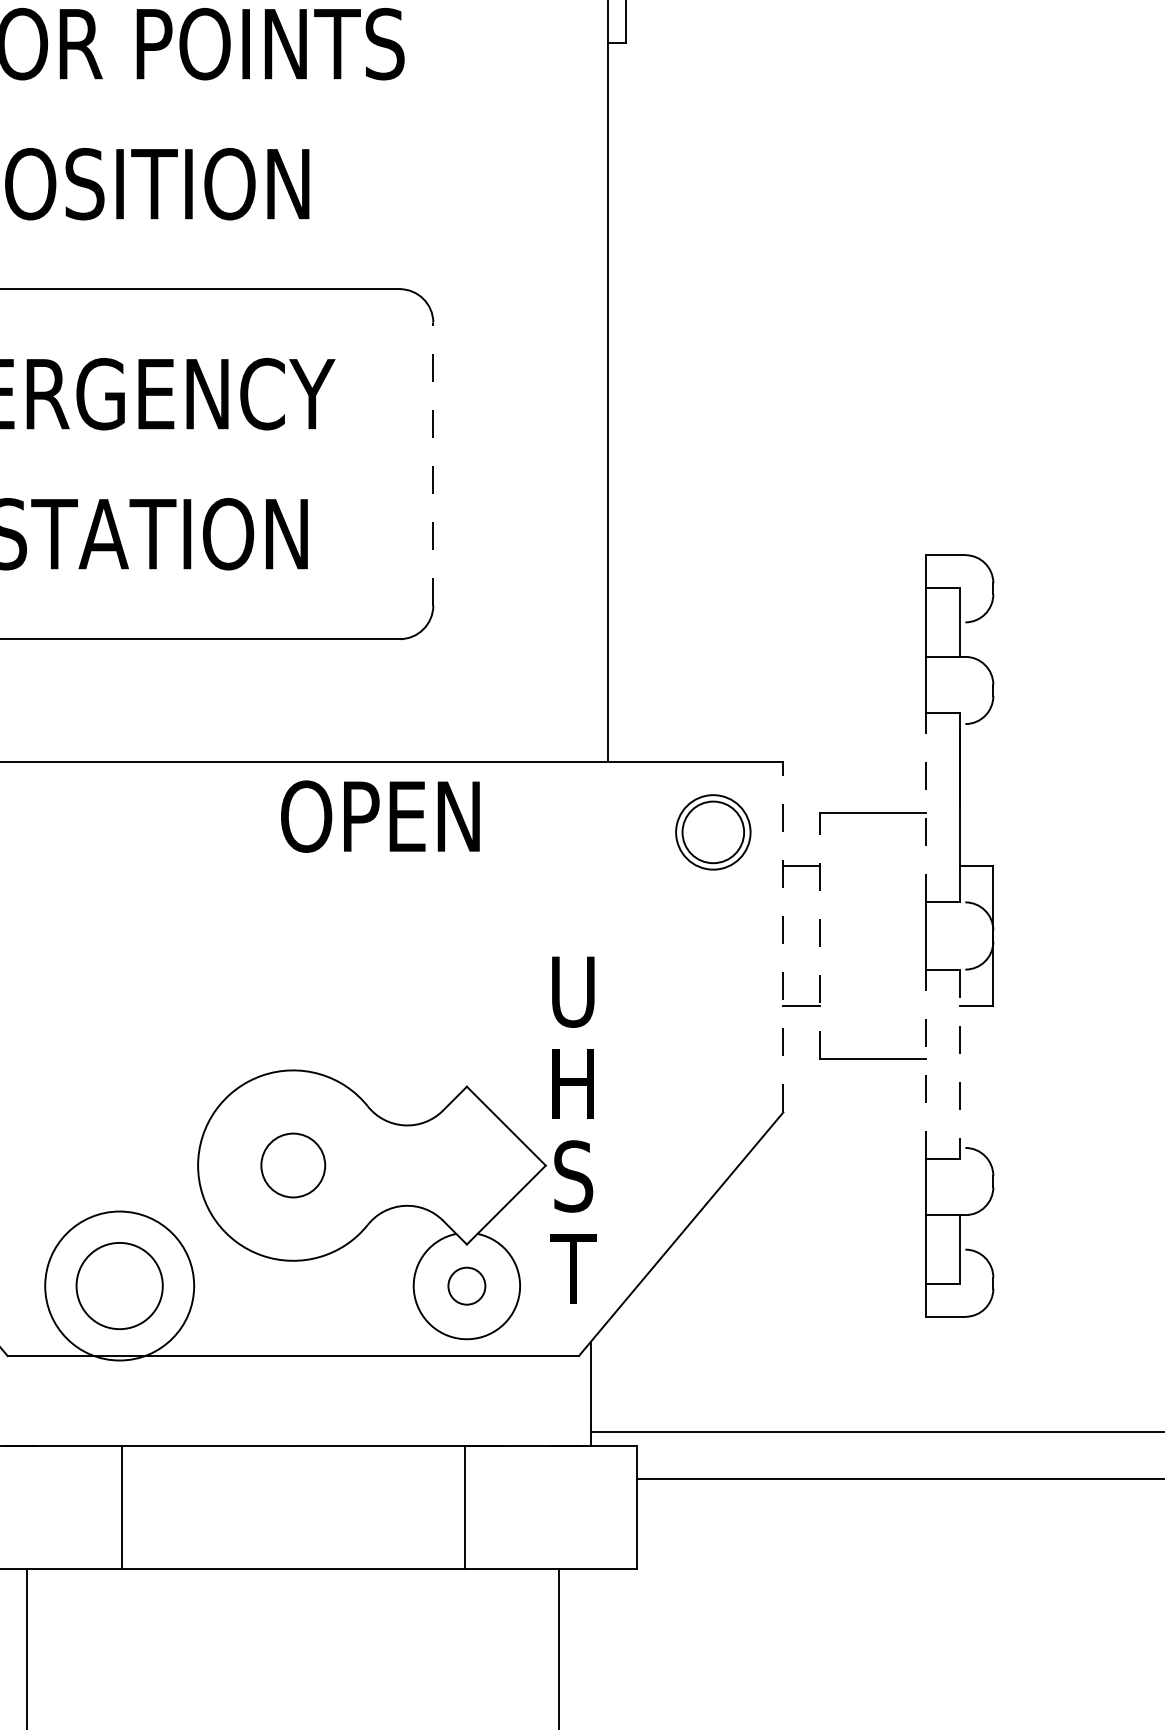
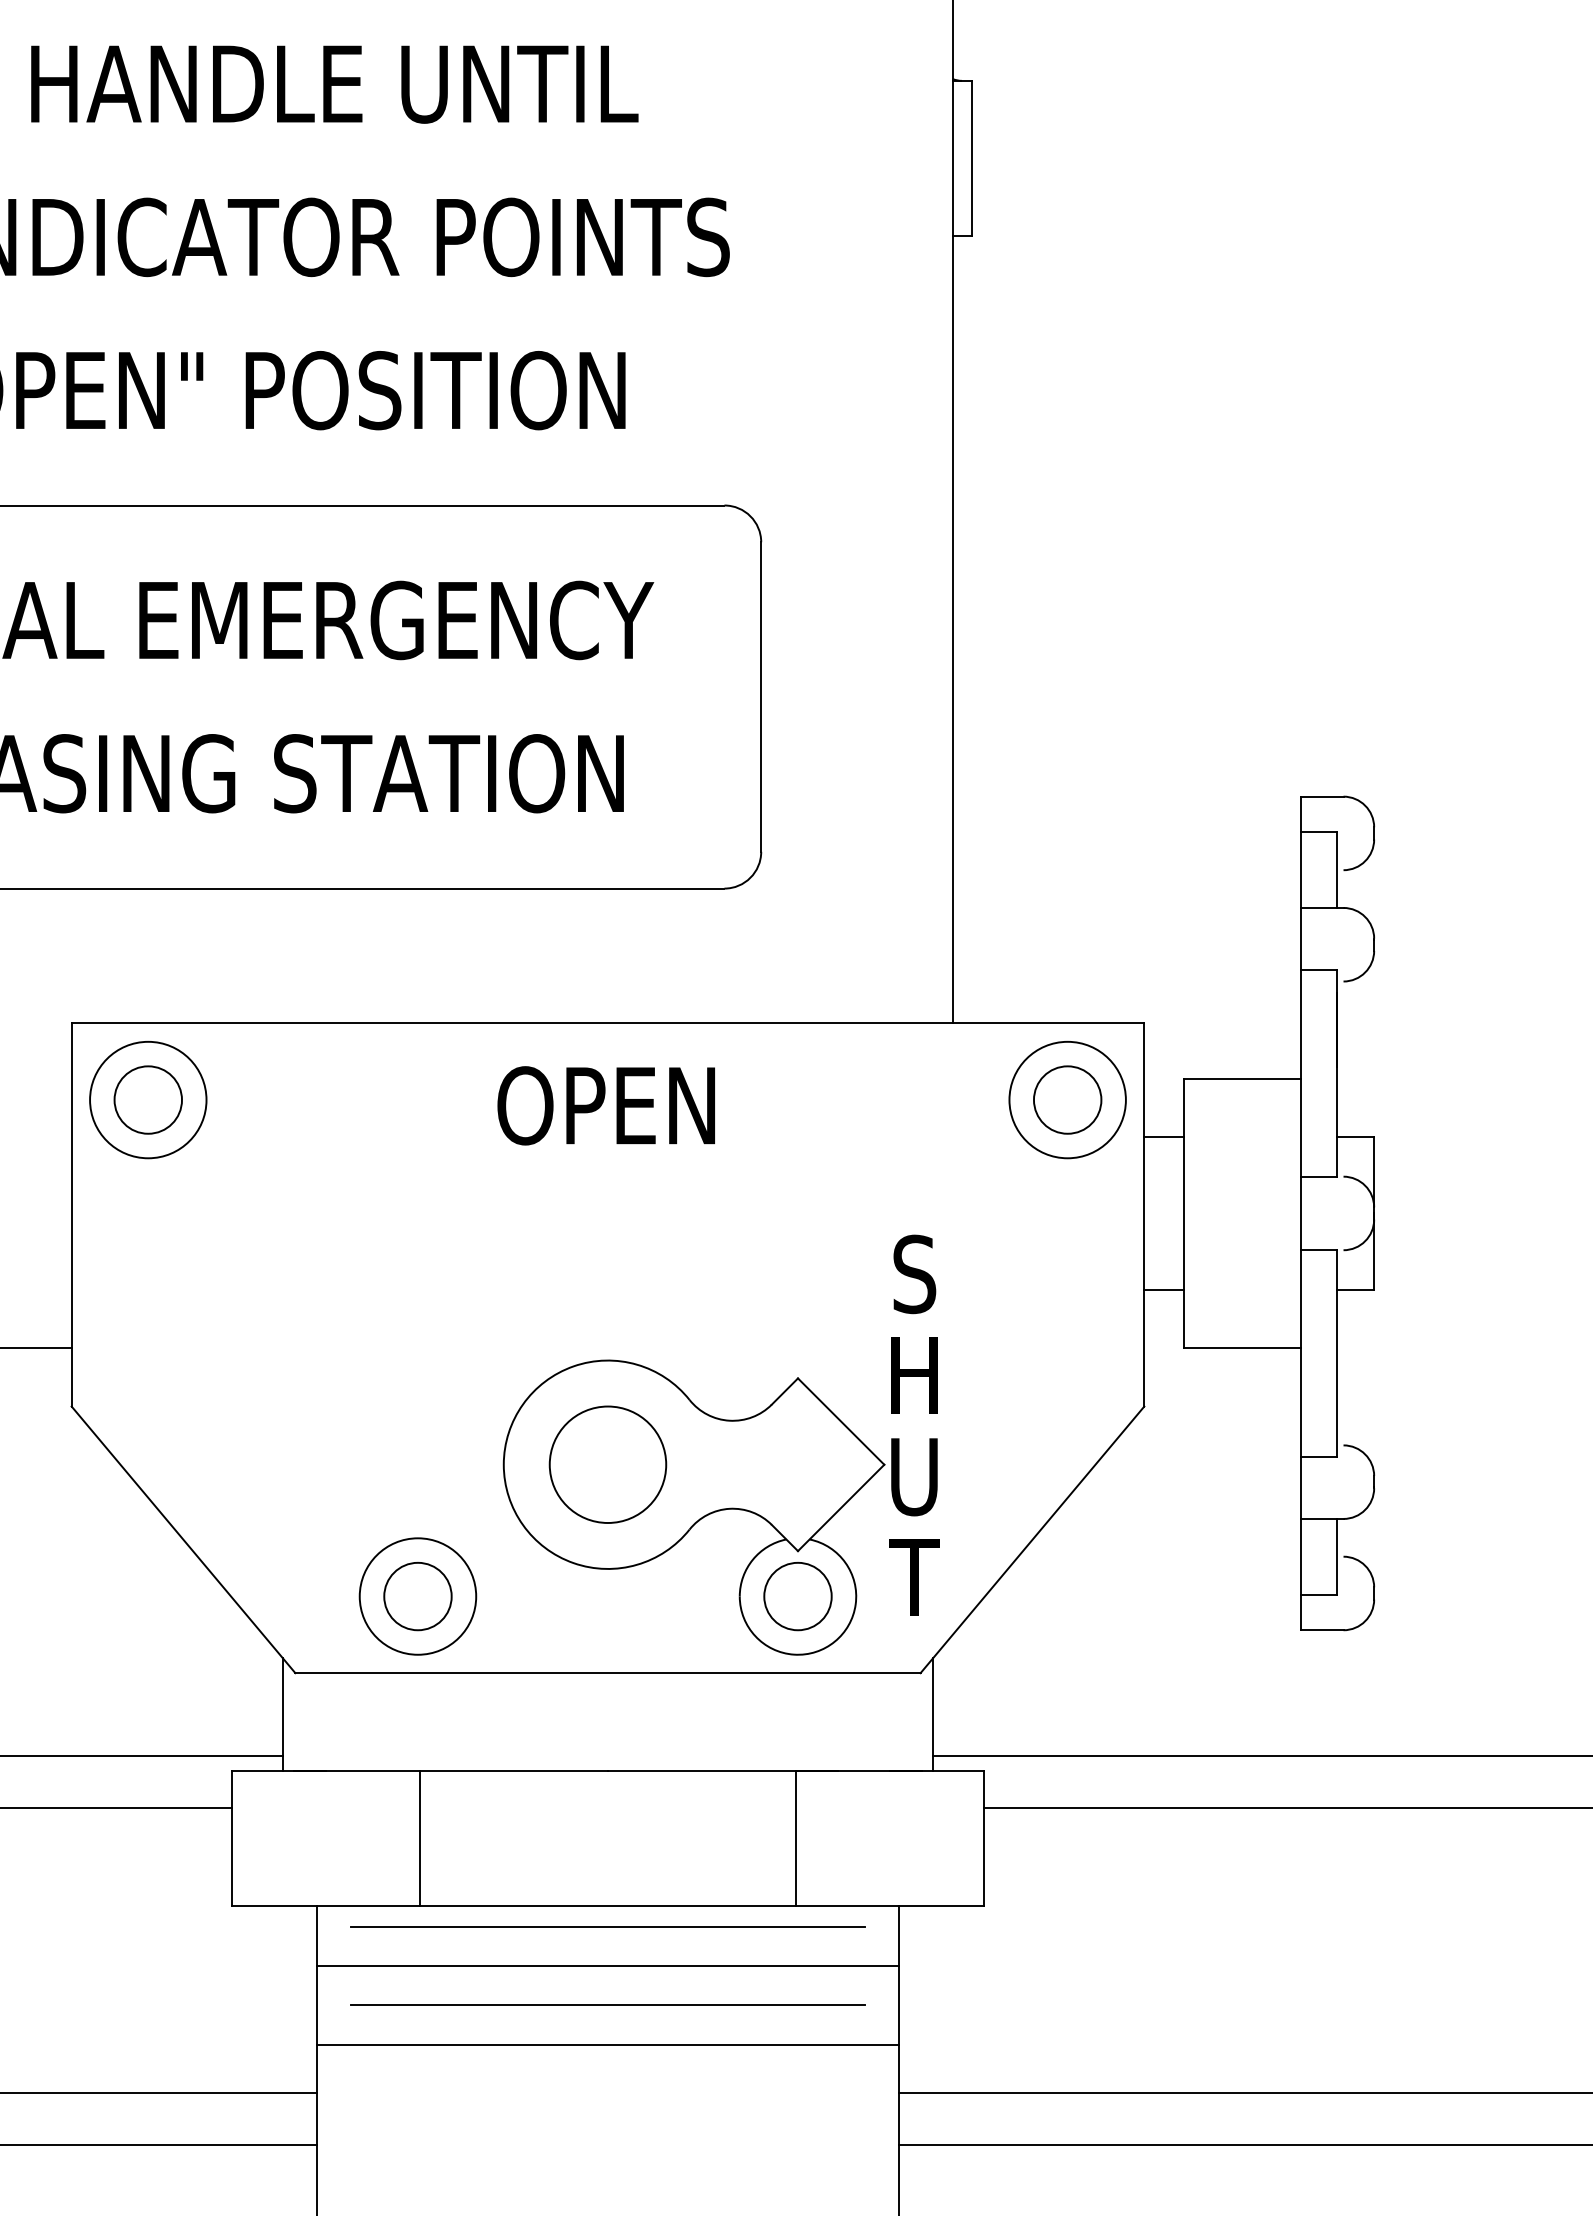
line: (433, 464) -> (761, 697), dashed -> solid
line: (926, 807) -> (1300, 1072), dashed -> solid
text: (379, 816) -> (605, 1105), moved
circle: (713, 831) -> (1067, 1099), size x1.43
line: (783, 936) -> (1144, 1214), dashed -> solid
line: (820, 936) -> (1184, 1213), dashed -> solid
text: (573, 990) -> (914, 1273), U -> S
line: (926, 1063) -> (1300, 1353), dashed -> solid
line: (959, 1064) -> (1337, 1354), dashed -> solid
circle: (292, 1165) -> (607, 1464), size x1.67
text: (573, 1176) -> (914, 1476), S -> U
circle: (119, 1285) -> (417, 1596), size x0.71
circle: (119, 1285) -> (417, 1596), size x0.71
circle: (466, 1285) -> (797, 1596), size x1.67
line: (292, 1587) -> (607, 1926), added
line: (292, 1623) -> (607, 1965), added
line: (292, 1658) -> (607, 2004), added
line: (292, 1695) -> (607, 2044), added

